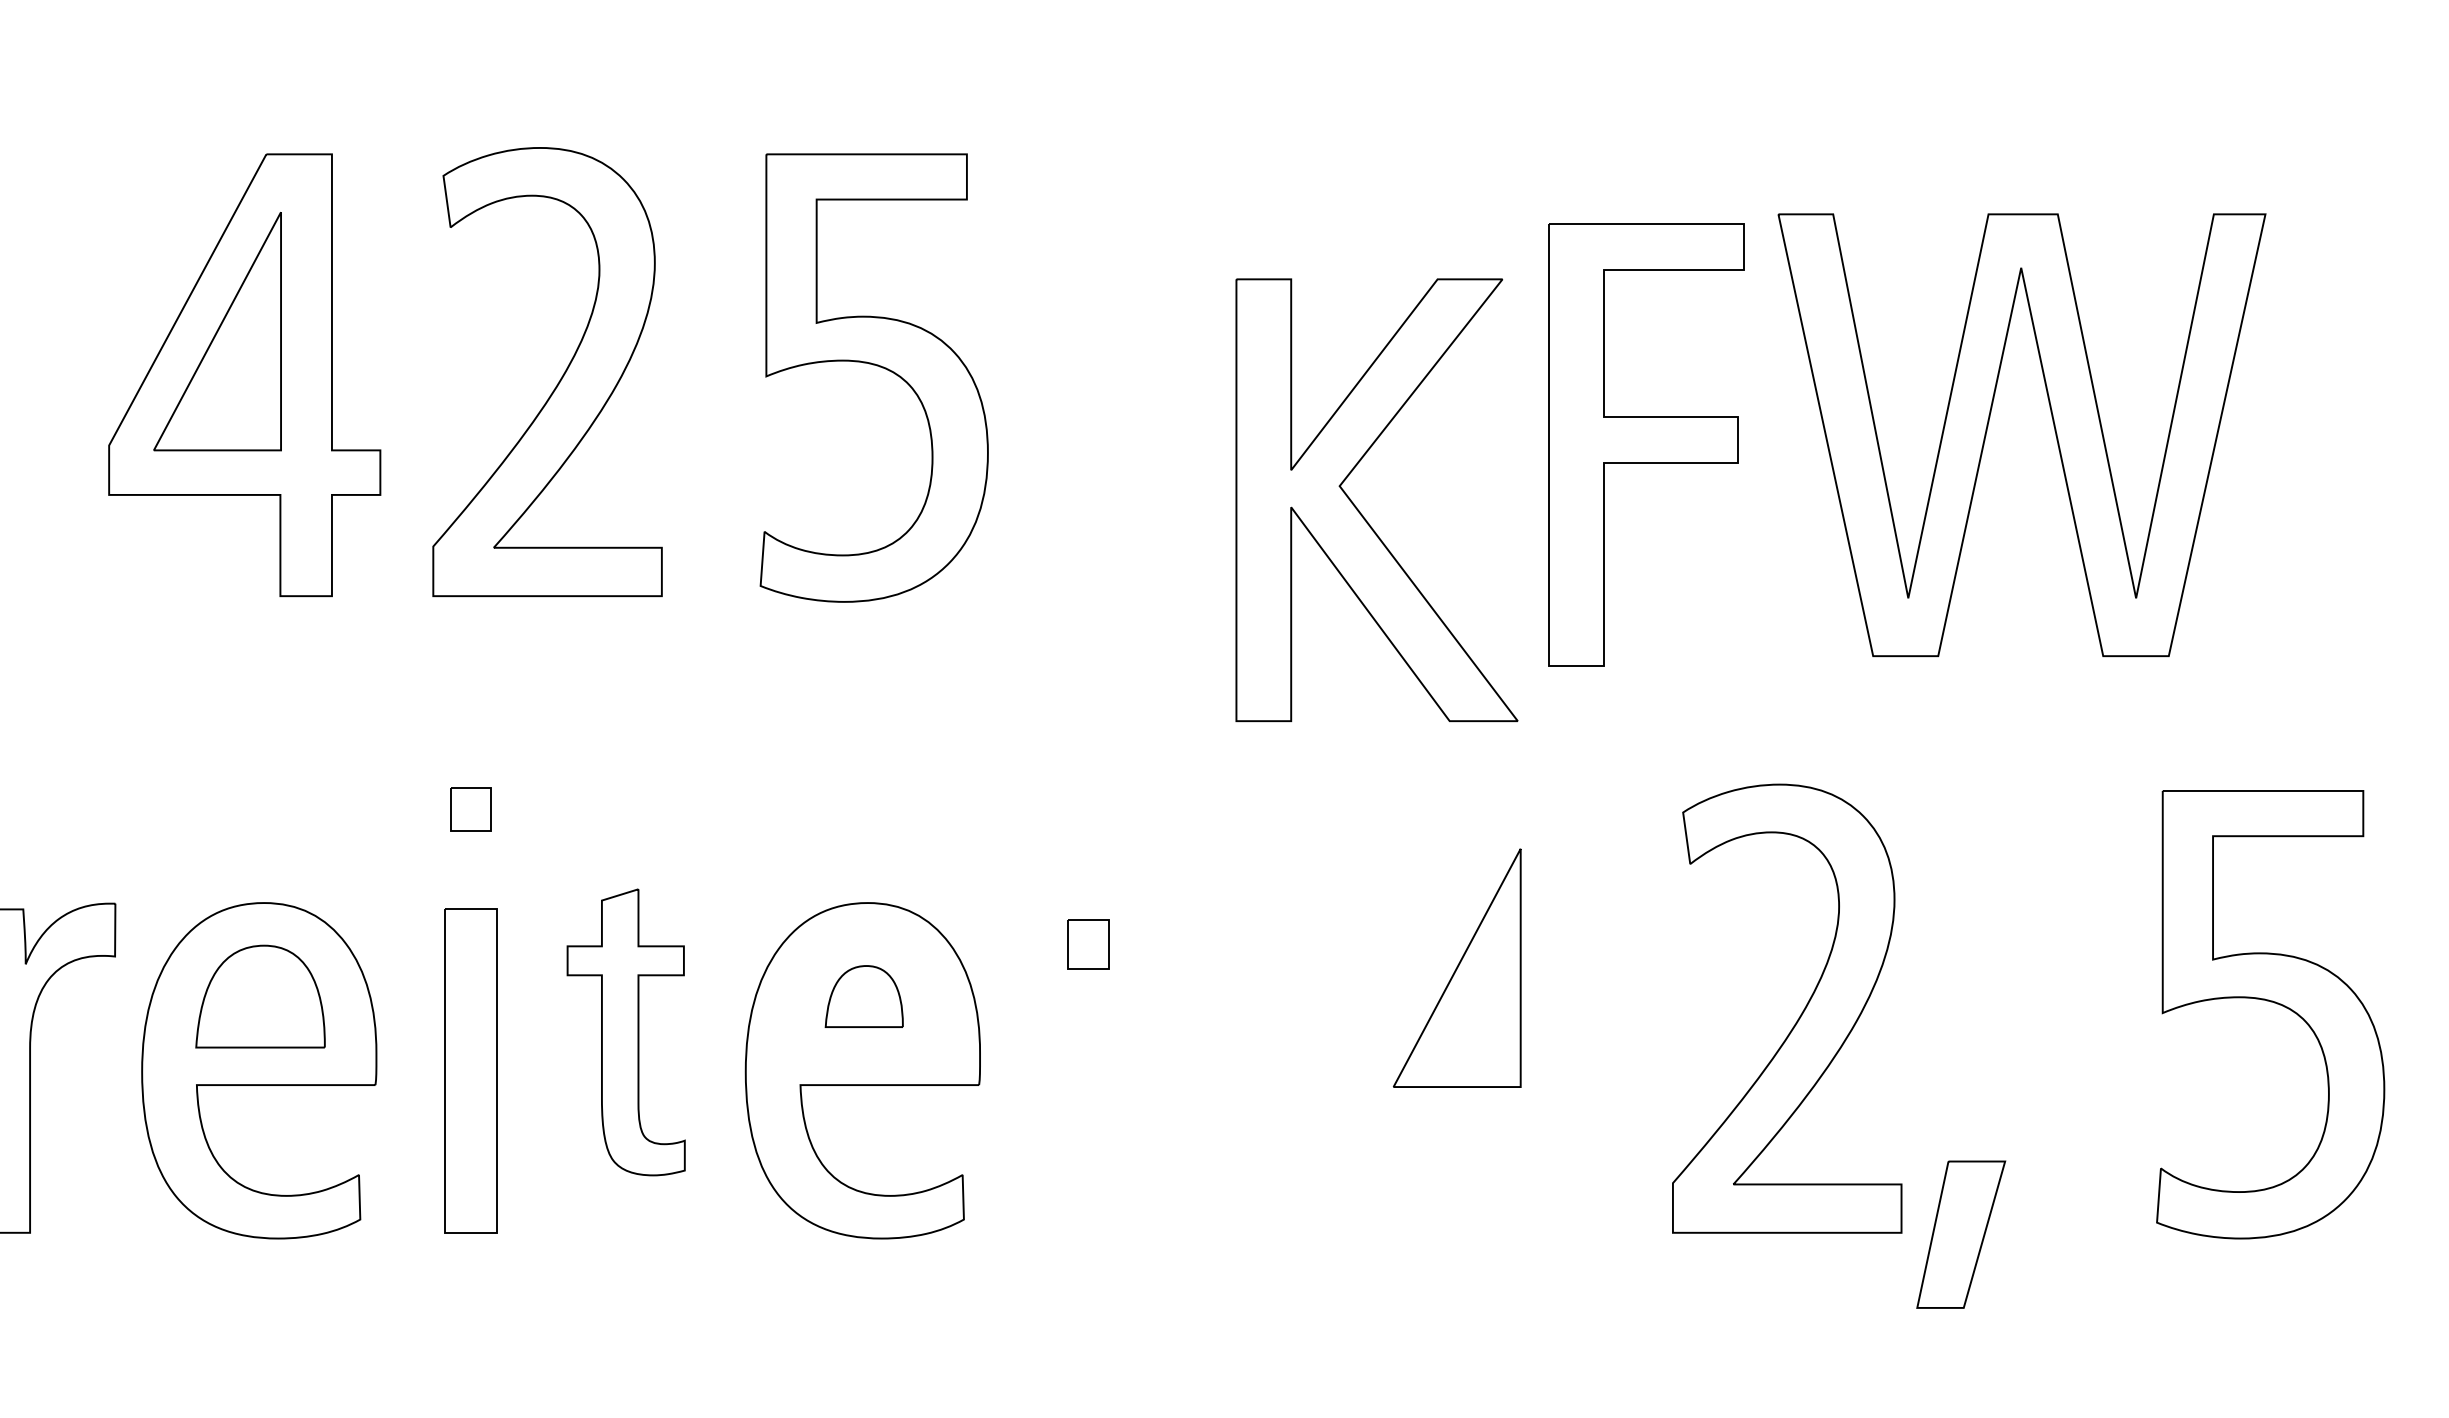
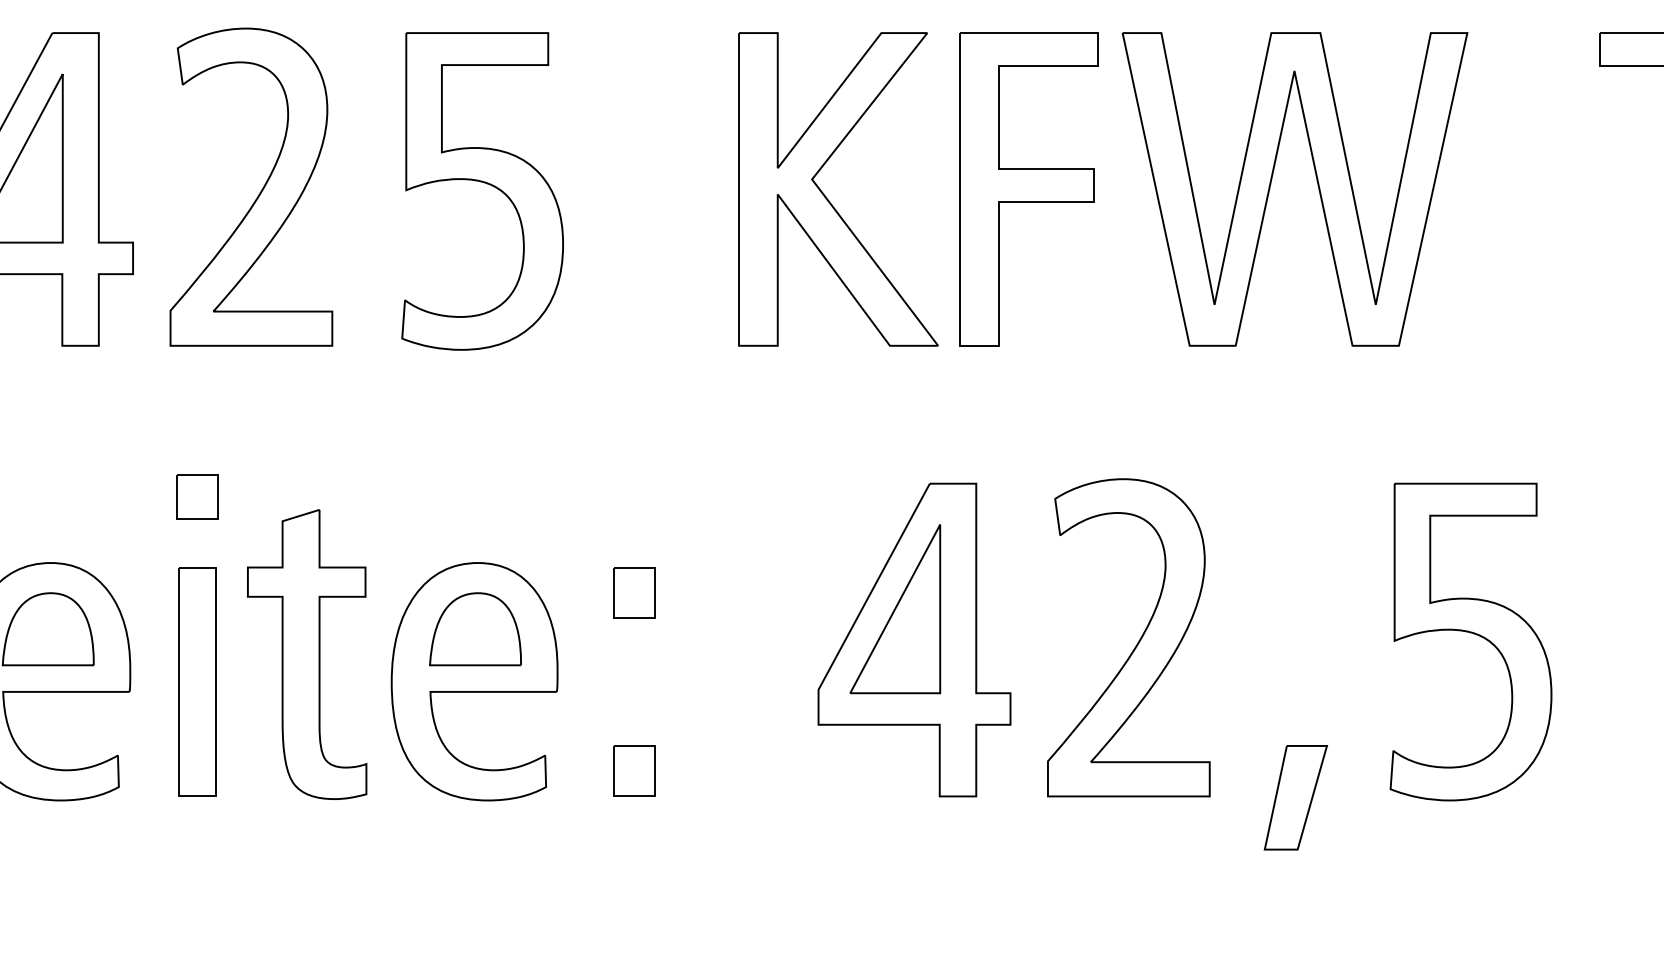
part: (2053, 426) -> (1317, 183), moved
part: (1646, 444) -> (1029, 188), moved
part: (1360, 511) -> (826, 197), moved
part: (470, 809) -> (196, 496), size x1.43
part: (1088, 944) -> (634, 592), size x1.43
part: (864, 996) -> (475, 629), size x1.67
part: (1483, 1011) -> (913, 639), added
part: (625, 1032) -> (306, 654), size x1.43
part: (1088, 1197) -> (634, 771), added
part: (1961, 1234) -> (1296, 797), moved

